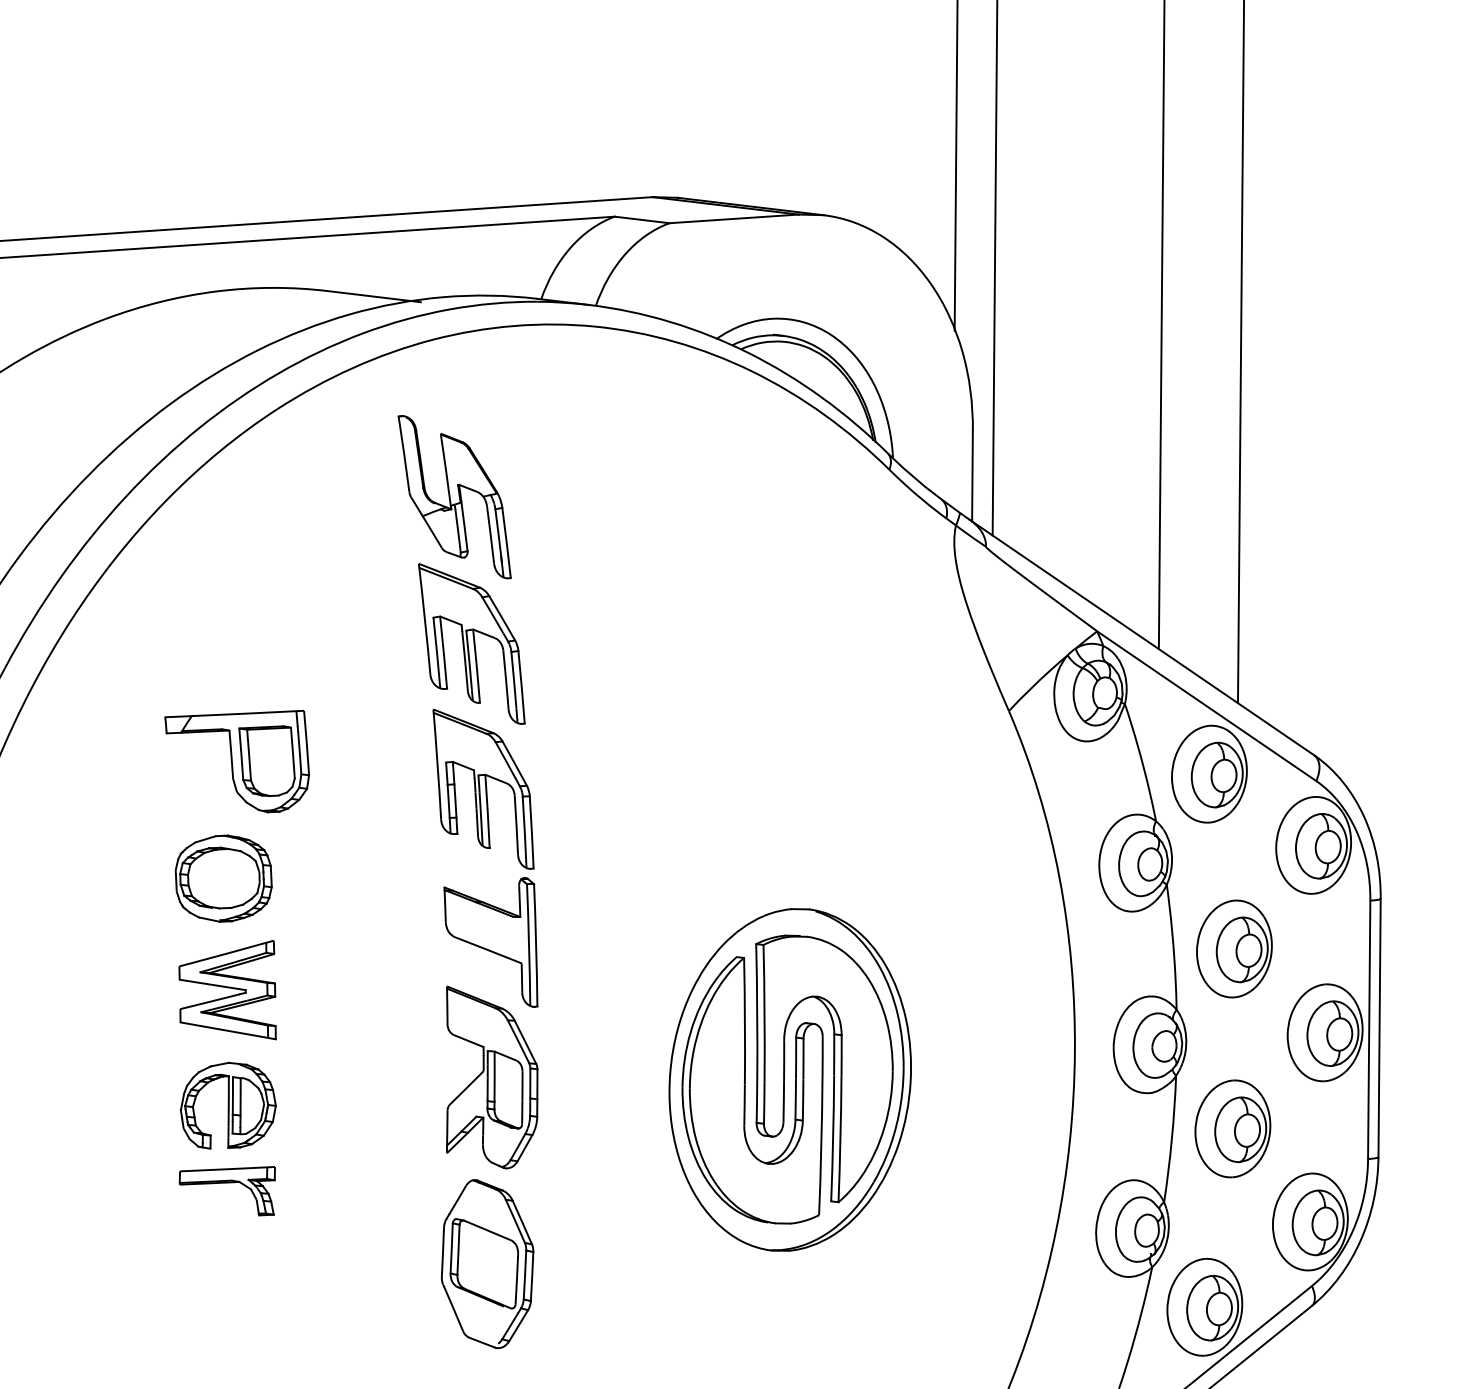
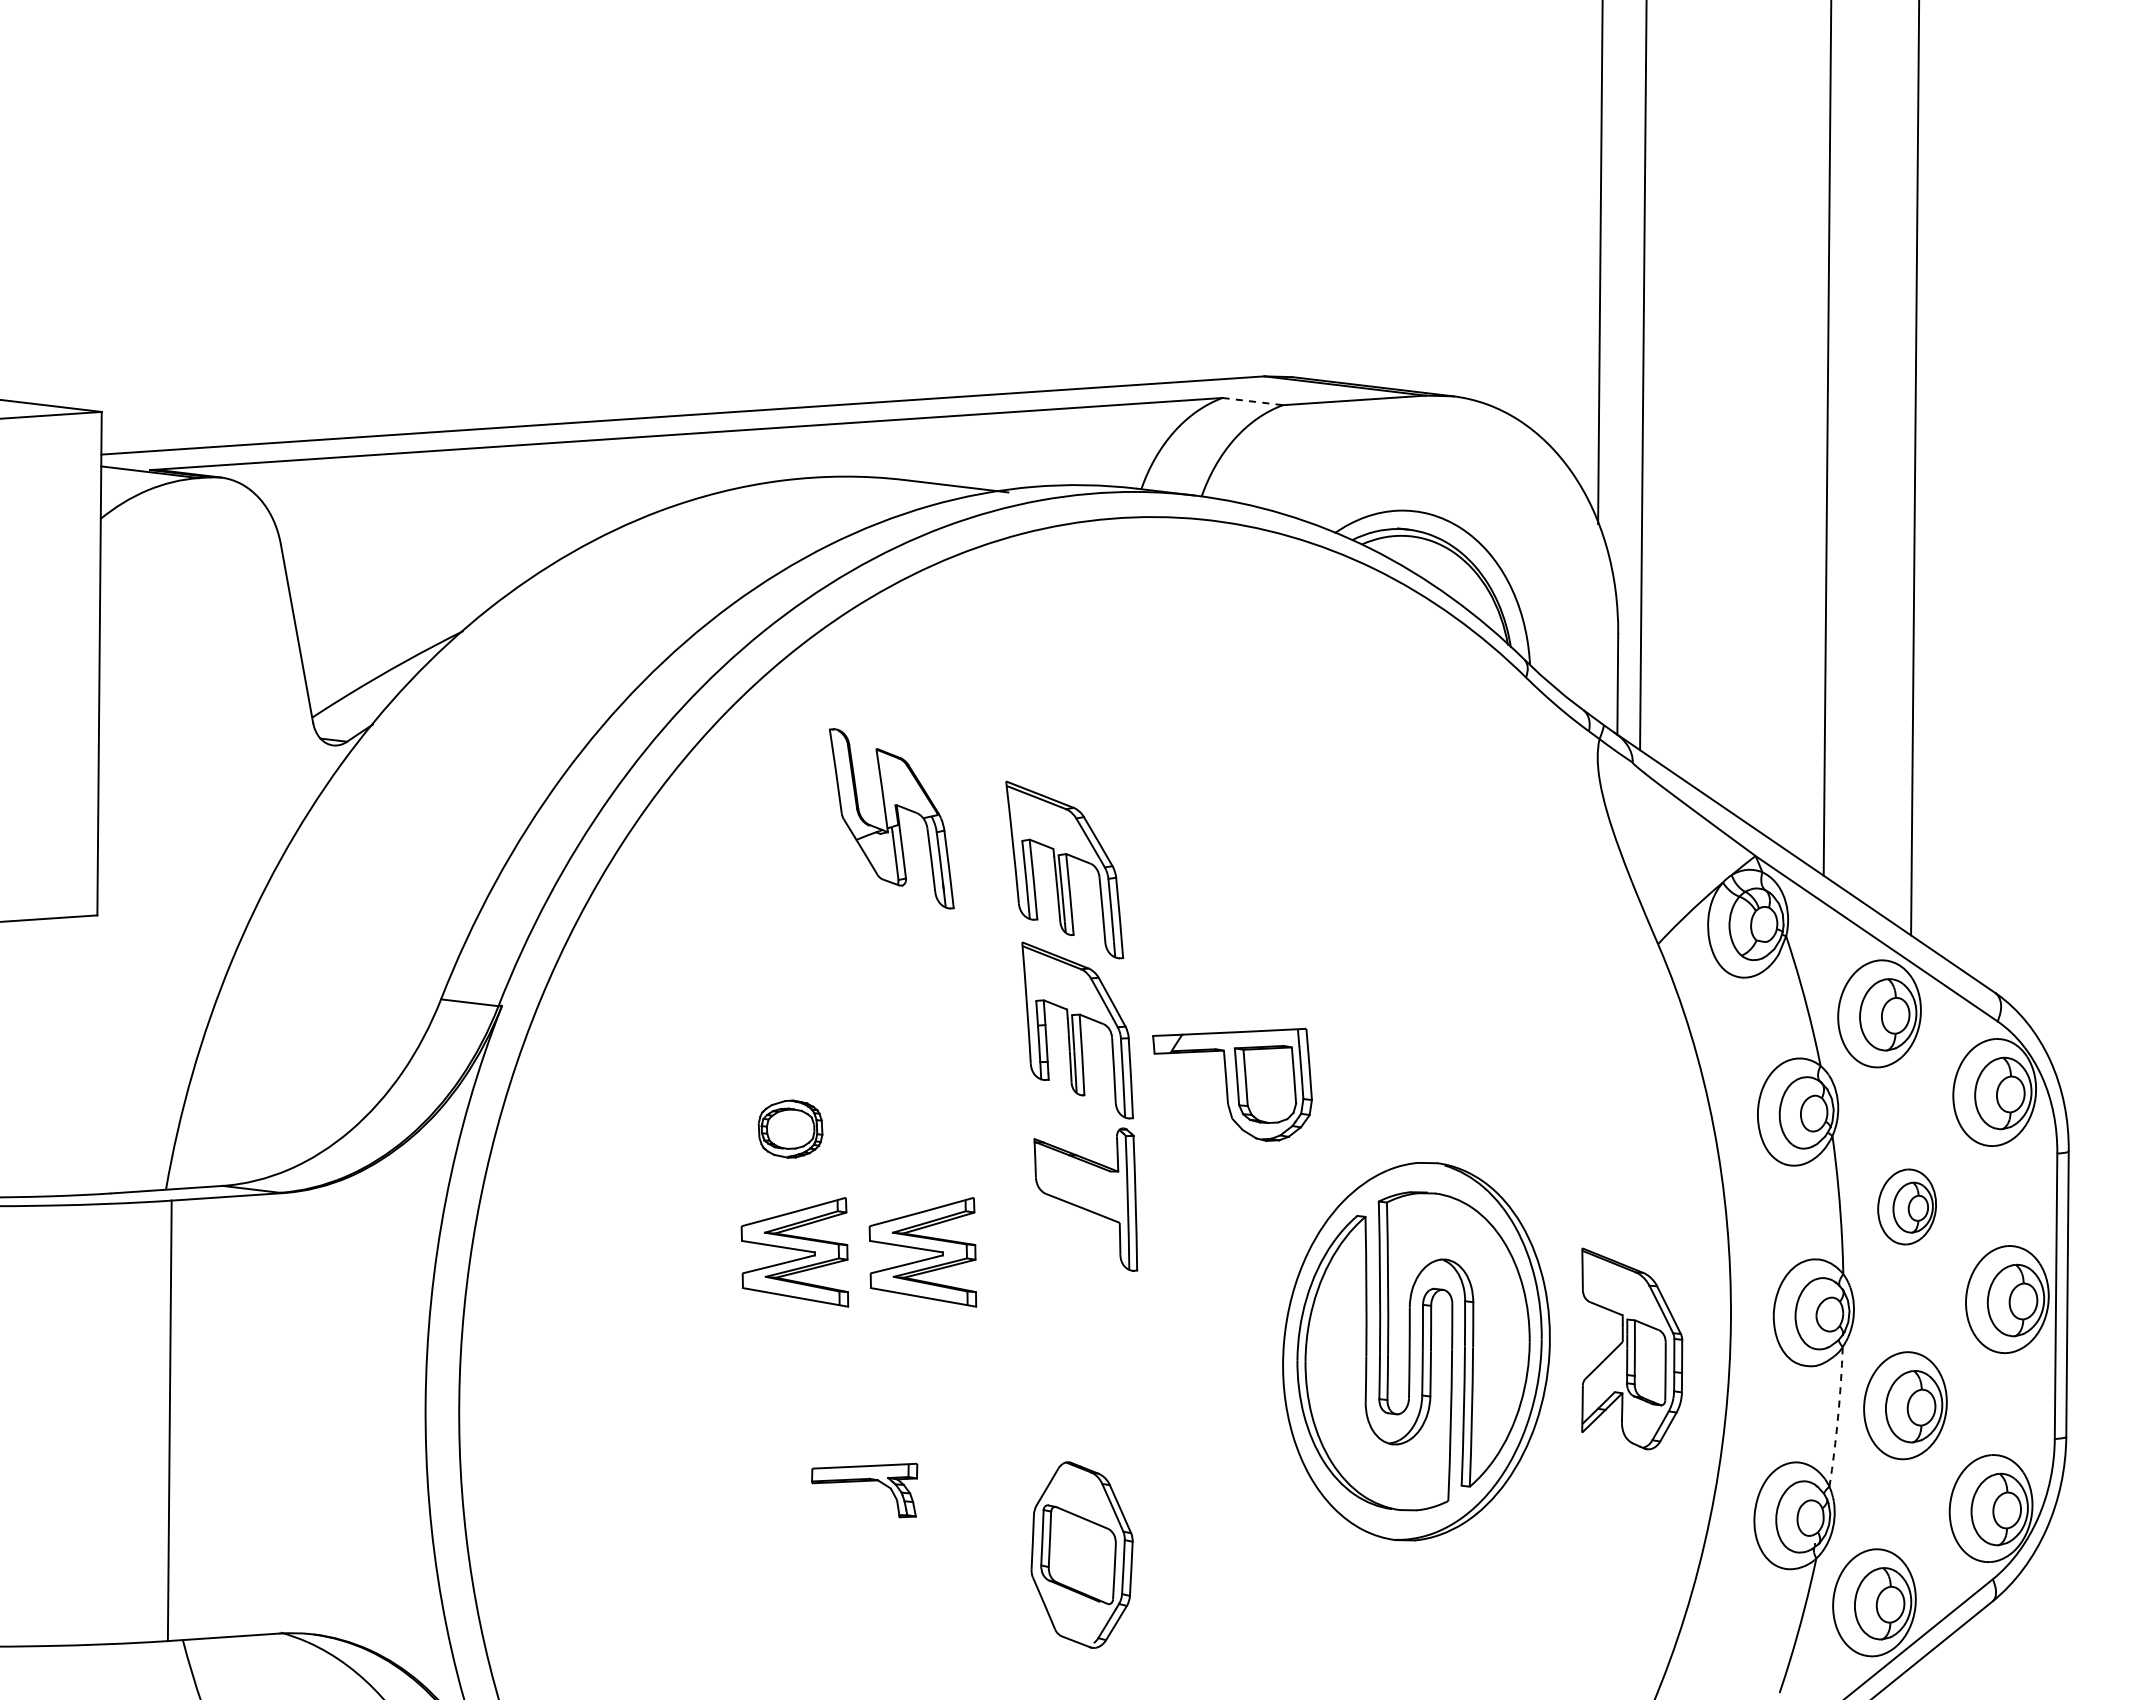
line: (642, 219) -> (1253, 401), solid -> dashed
part: (454, 496) -> (891, 818), moved
part: (237, 761) -> (1232, 1084), moved
part: (223, 877) -> (790, 1128), size x0.6
part: (1233, 948) -> (1906, 1206), size x0.7
part: (343, 990) -> (922, 1252), added
part: (492, 1077) -> (1632, 1348), moved
part: (228, 1105) -> (795, 1379), removed
arc: (1172, 1139) -> (1838, 1417), solid -> dashed
part: (227, 1183) -> (864, 1481), moved

